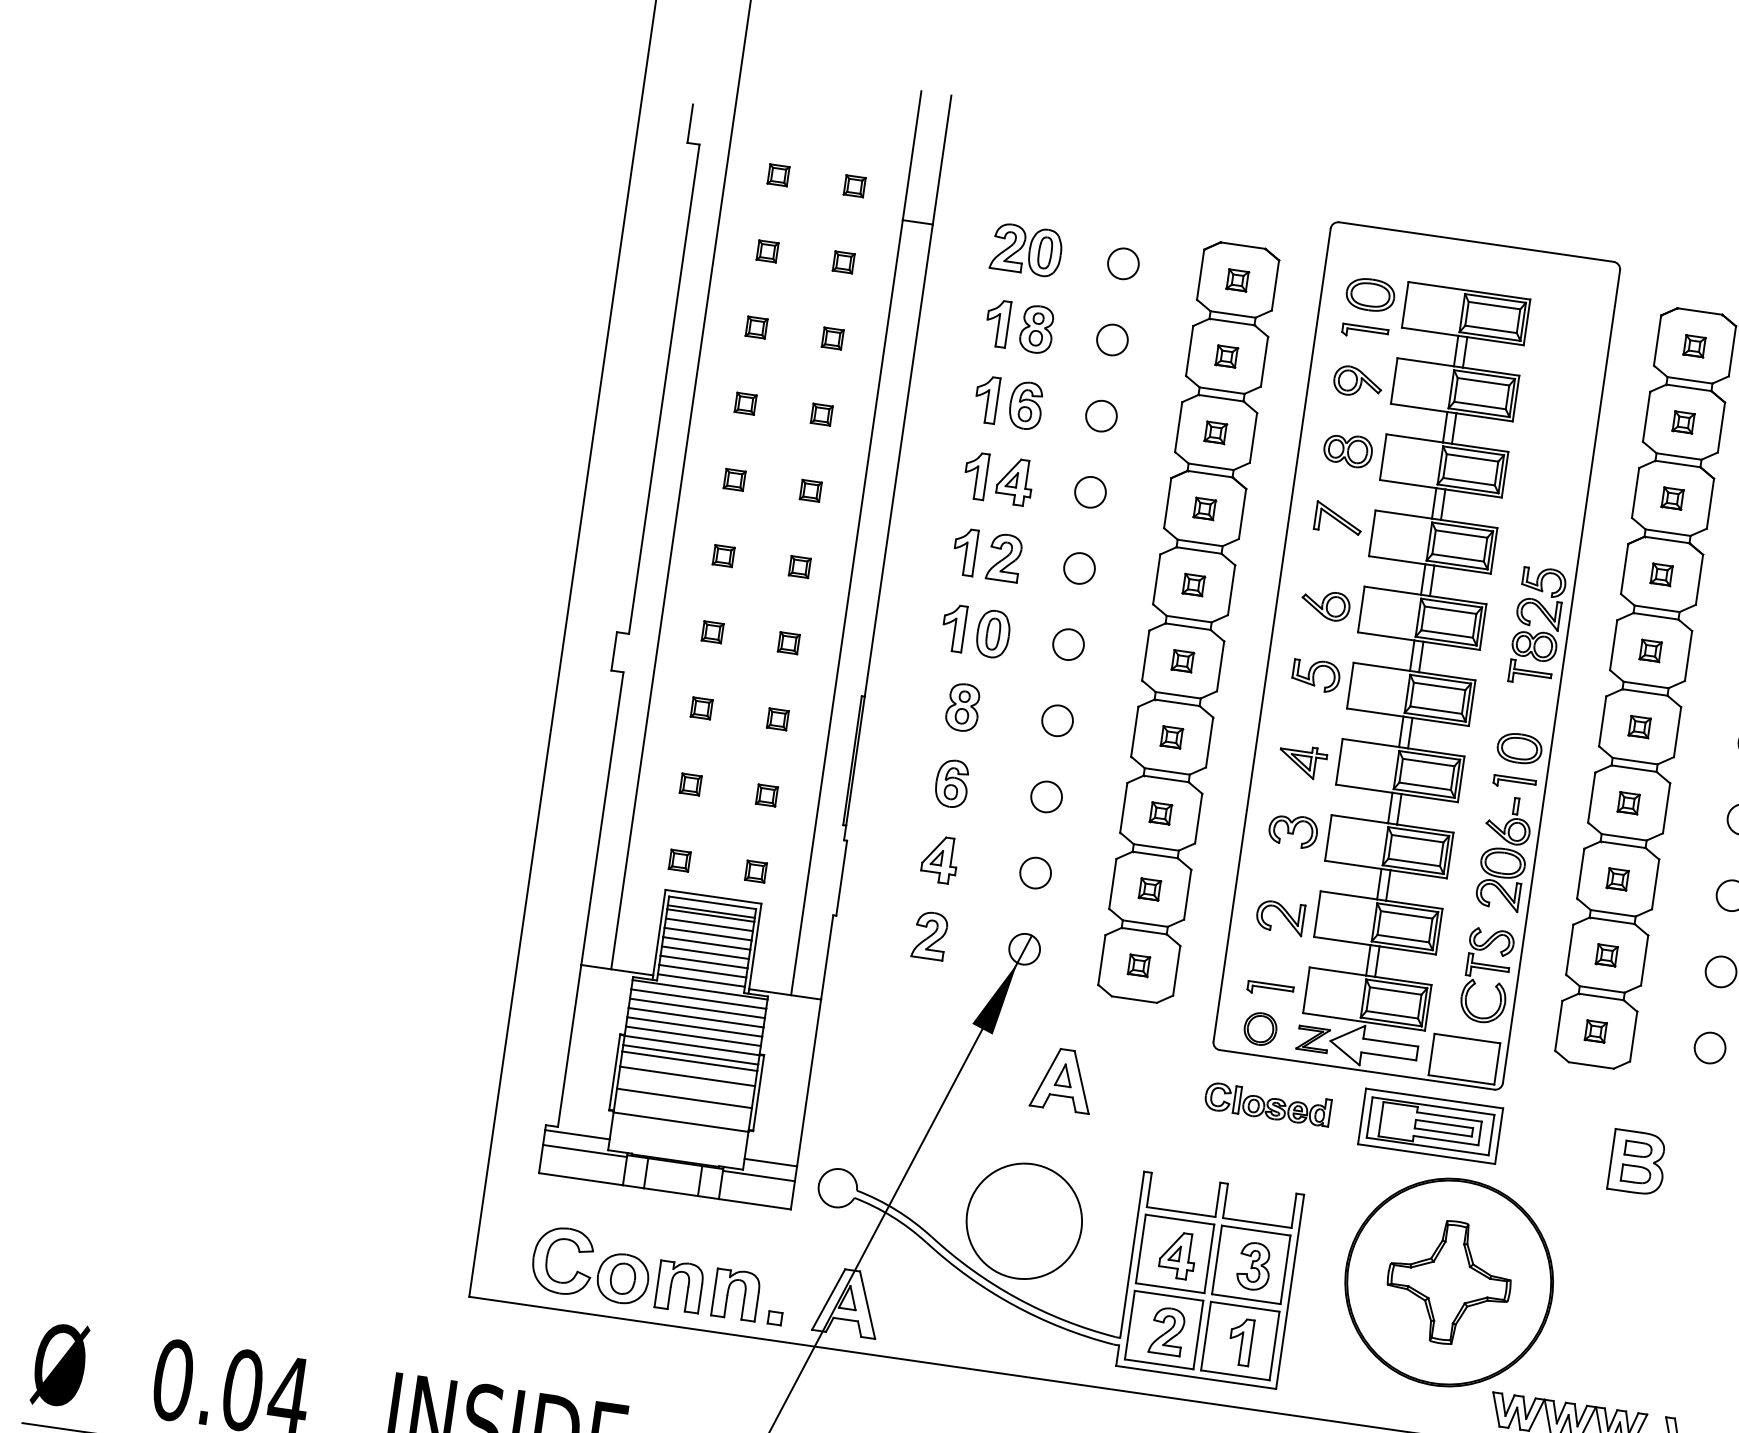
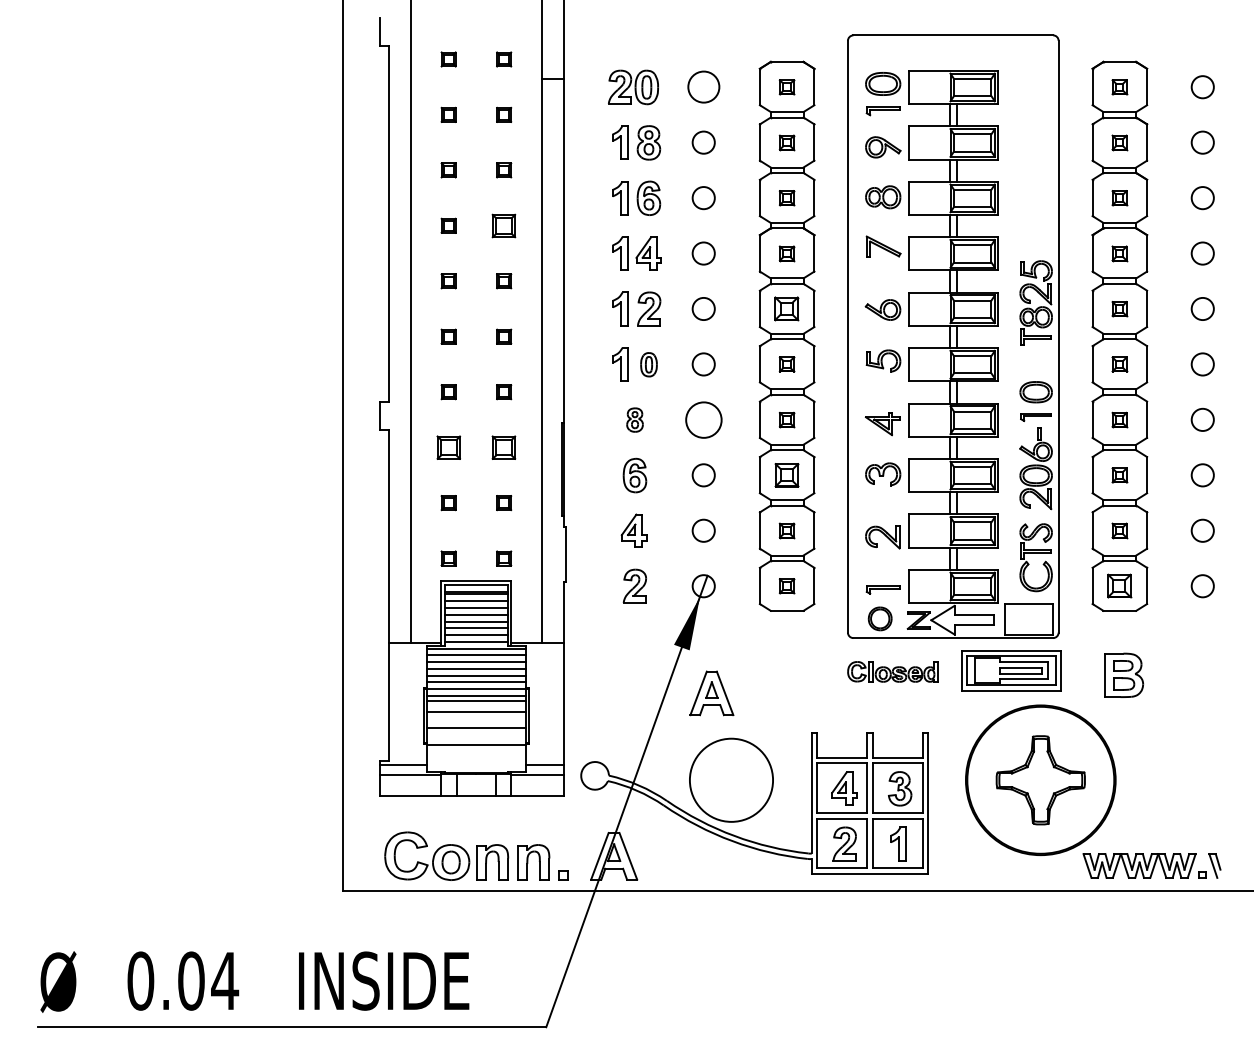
circle: (1123, 264) -> (703, 87), size x1.4
part: (822, 414) -> (504, 225), size x1.6
part: (1194, 585) -> (787, 309), size x1.6
part: (992, 633) -> (648, 364), size x0.7
part: (962, 706) -> (634, 419), size x0.7
part: (701, 708) -> (448, 447), size x1.6
part: (778, 719) -> (504, 447), size x1.6
circle: (1057, 720) -> (703, 419), size x1.6
part: (1160, 813) -> (786, 475), size x1.6
part: (1595, 1031) -> (1119, 586), size x1.6
part: (1062, 1079) -> (711, 693), moved
part: (1638, 1161) -> (1124, 674), moved

